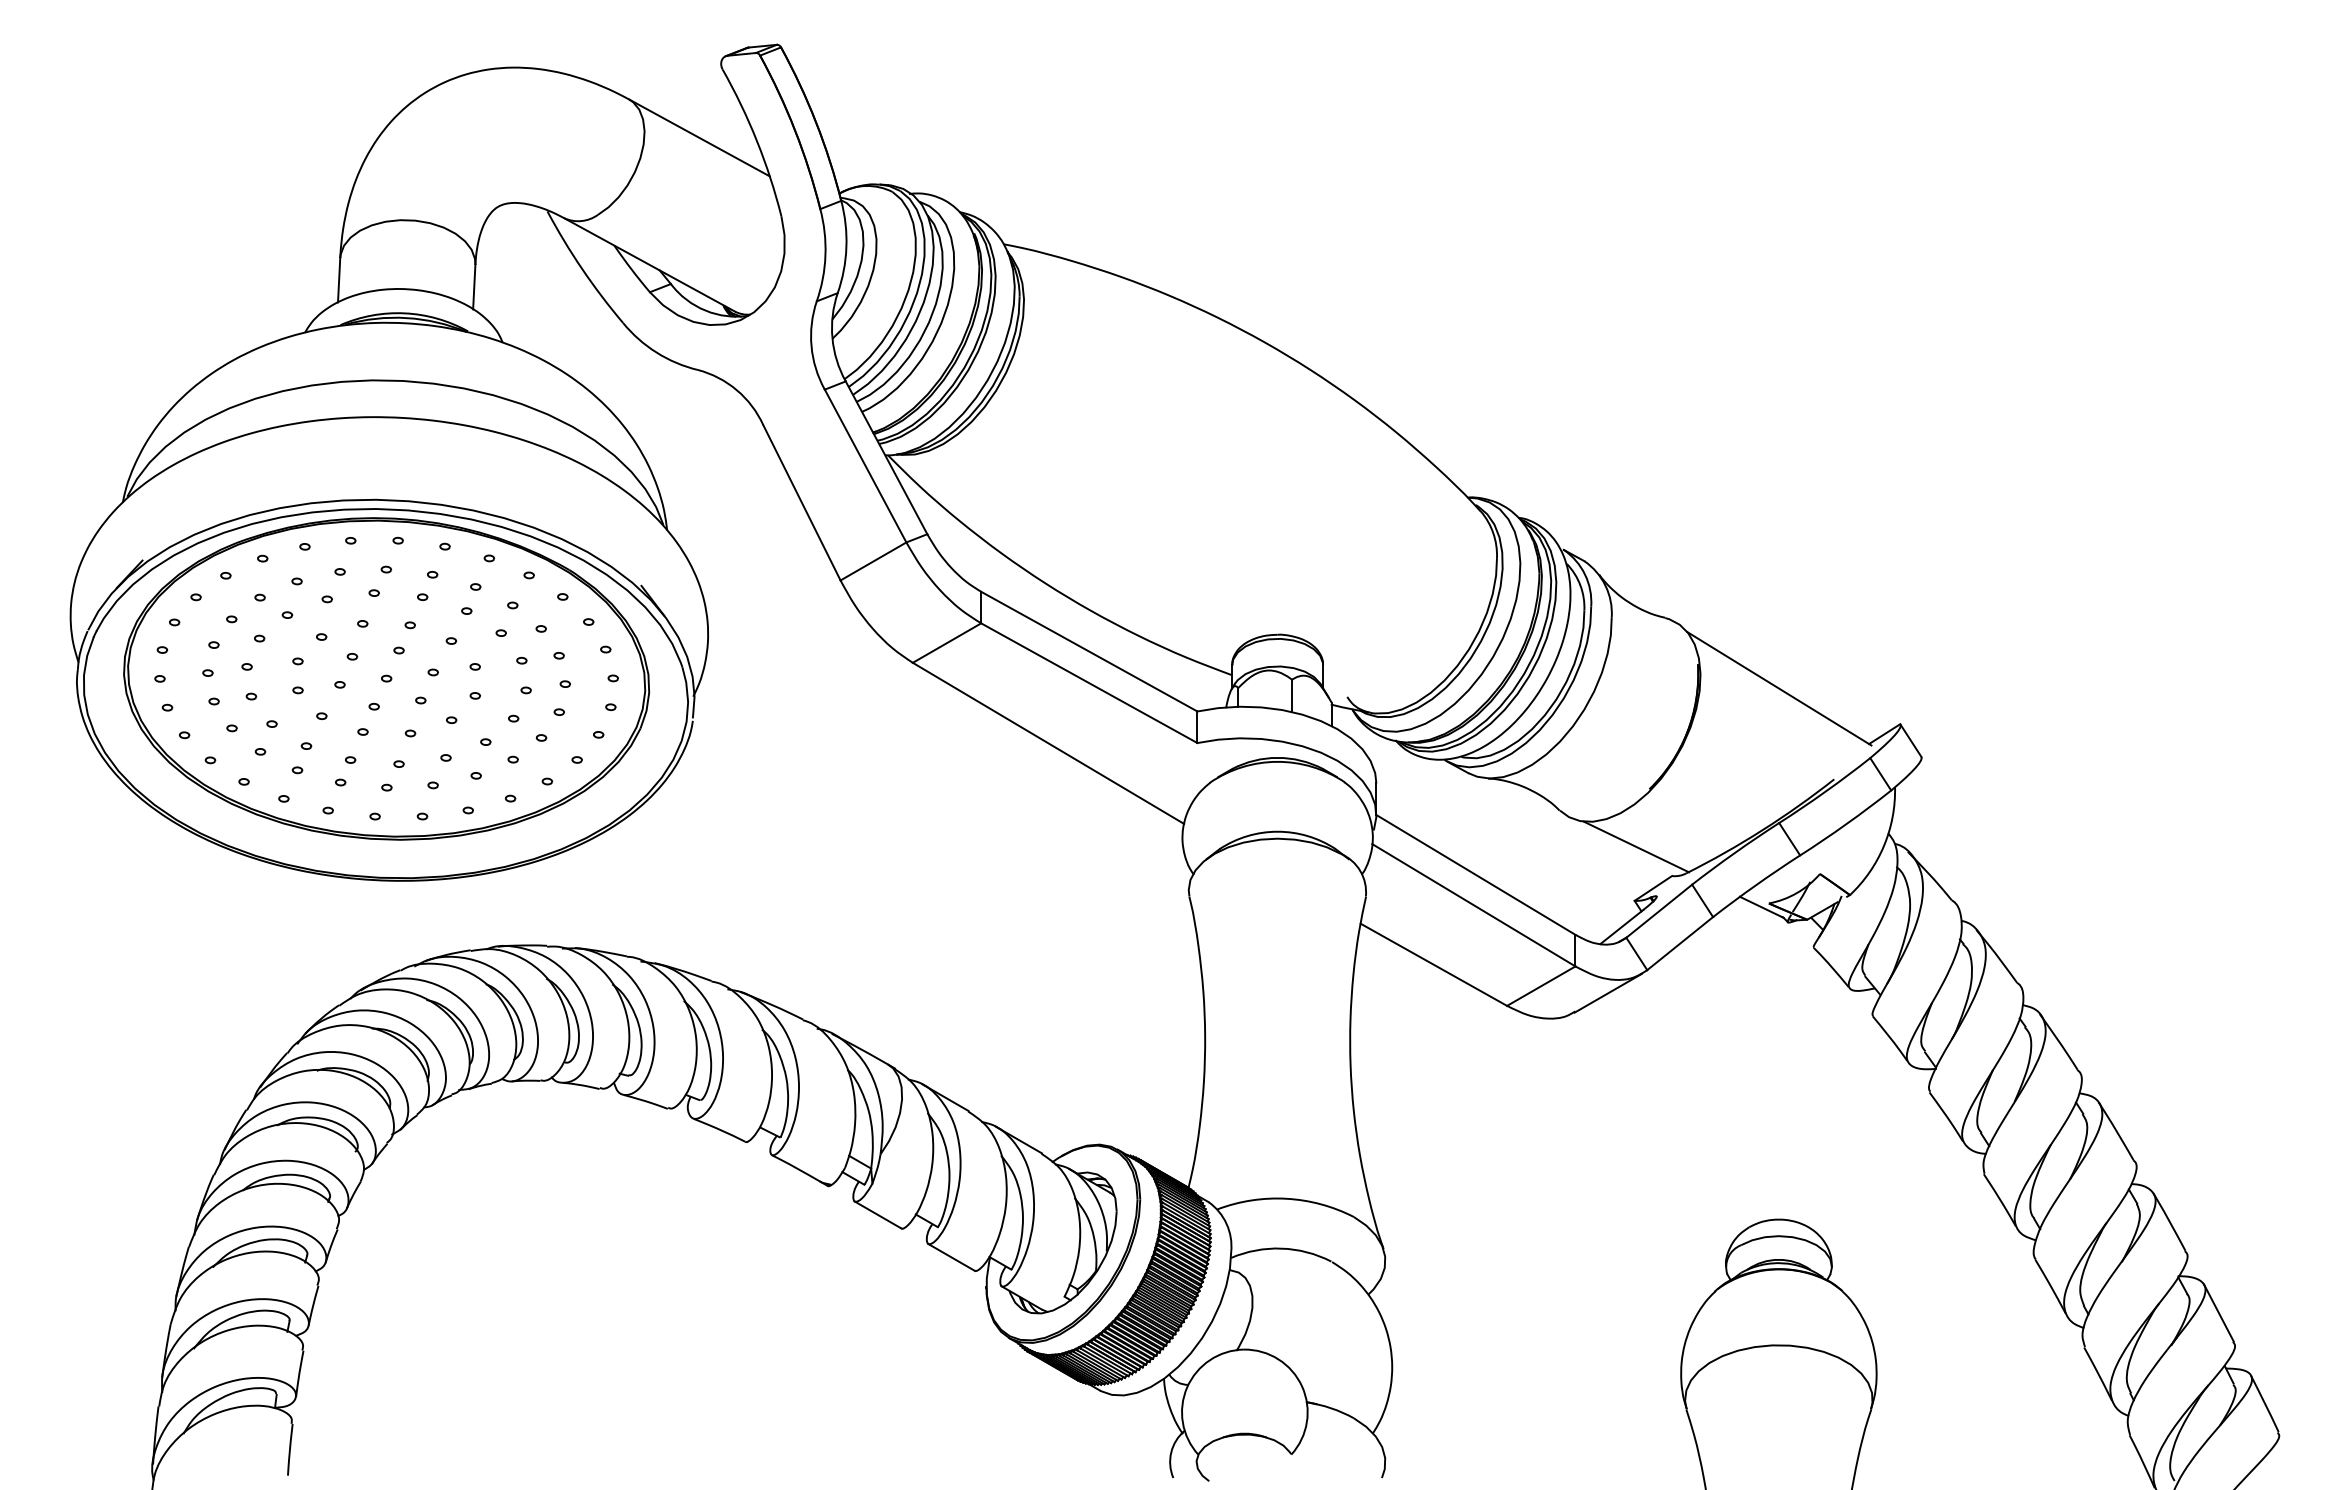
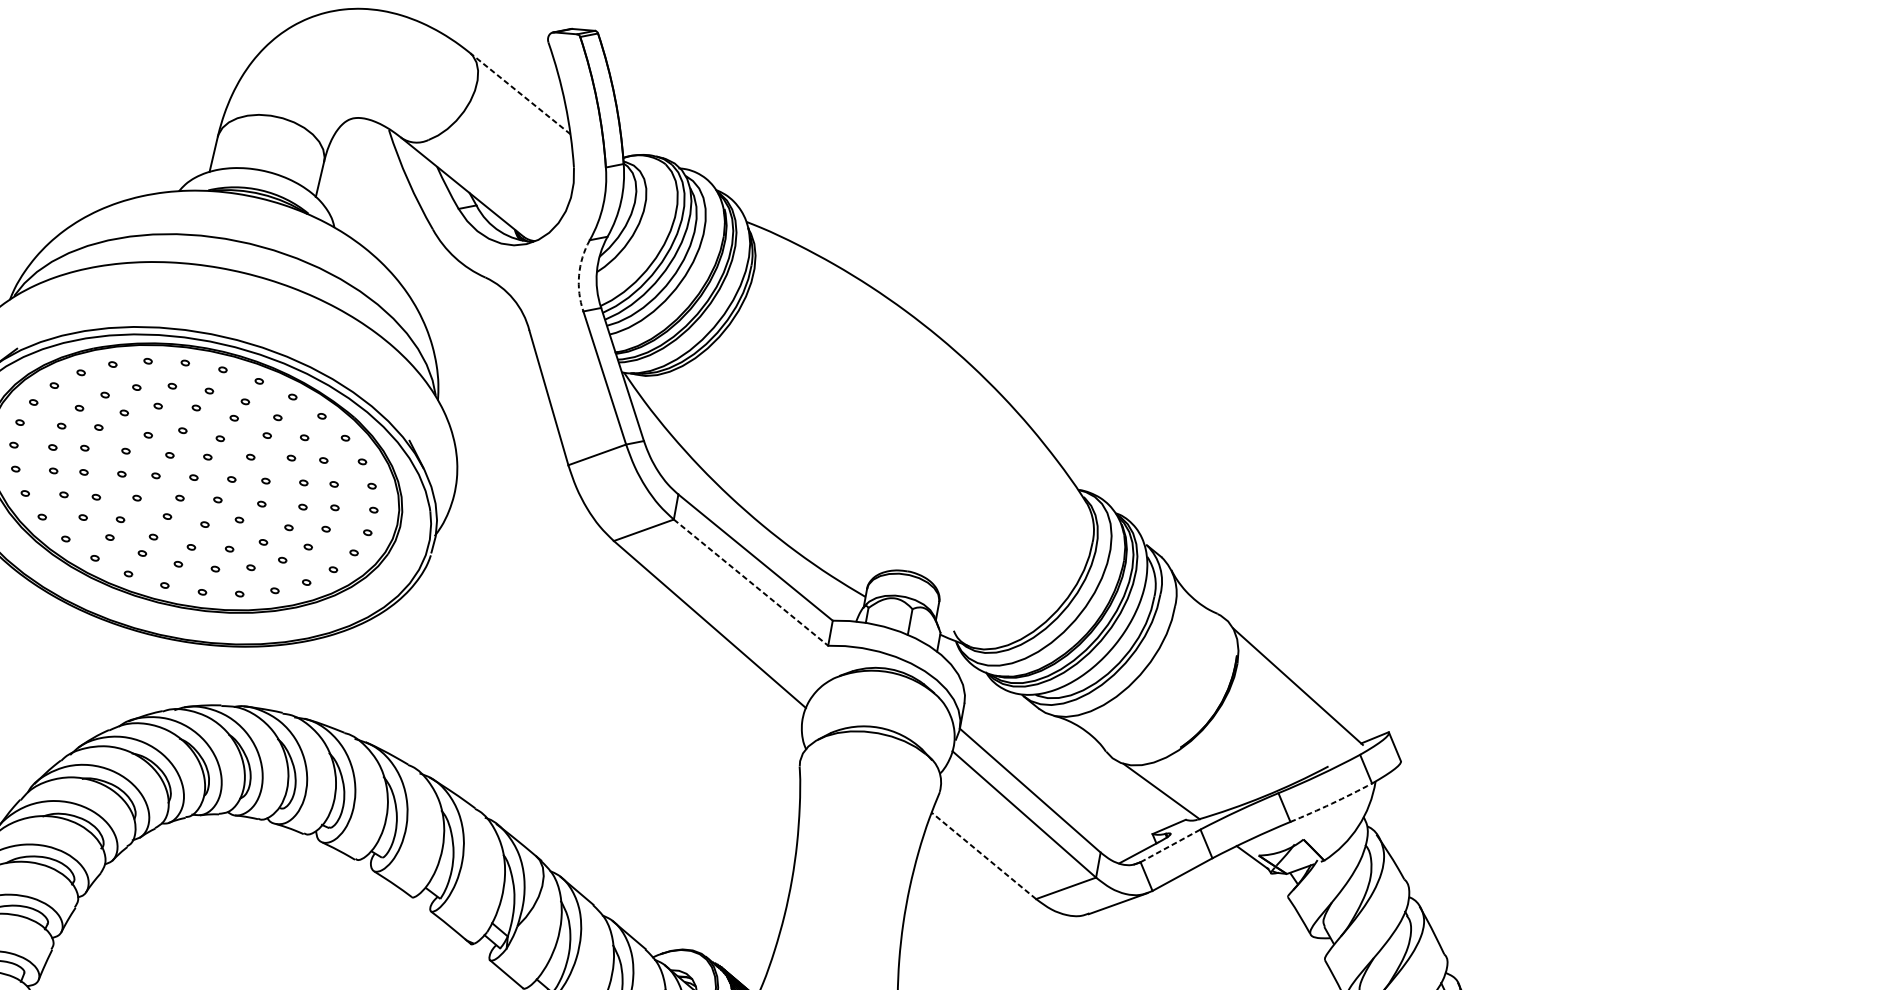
line: (699, 137) -> (520, 93), solid -> dashed
arc: (811, 346) -> (579, 275), solid -> dashed
line: (1089, 683) -> (751, 582), solid -> dashed
arc: (1846, 824) -> (1331, 804), solid -> dashed
line: (1659, 910) -> (1170, 845), solid -> dashed
line: (1433, 964) -> (983, 855), solid -> dashed

